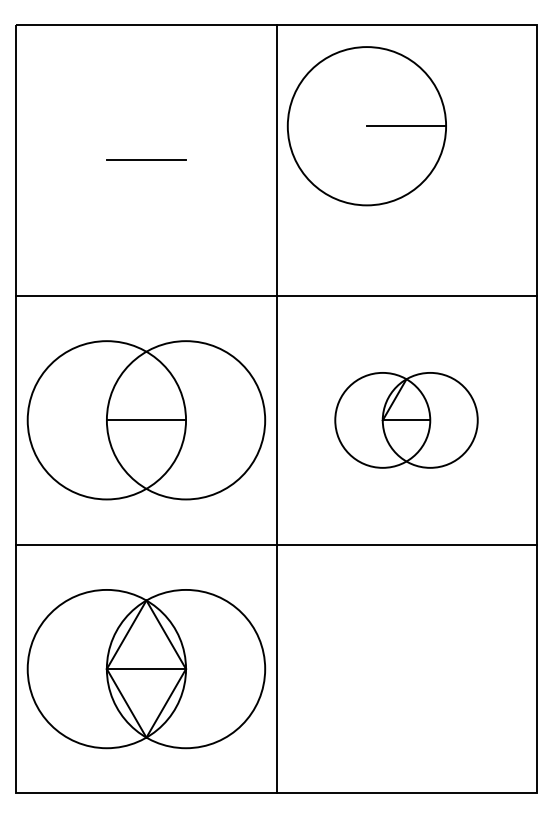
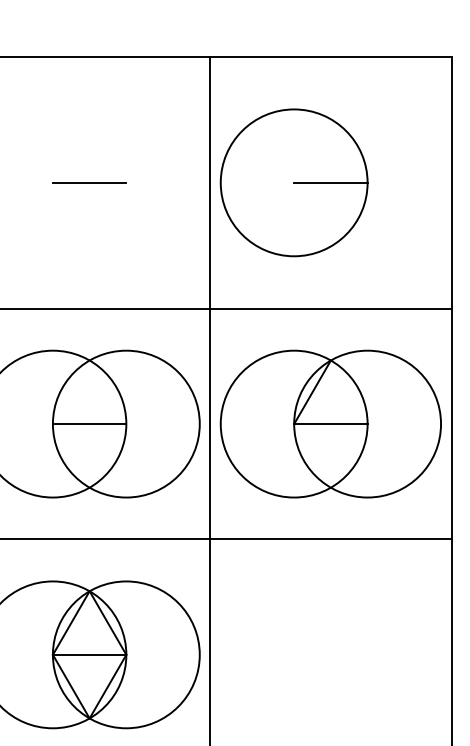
part: (366, 126) -> (293, 183), moved
part: (406, 420) -> (330, 424), size x1.67

